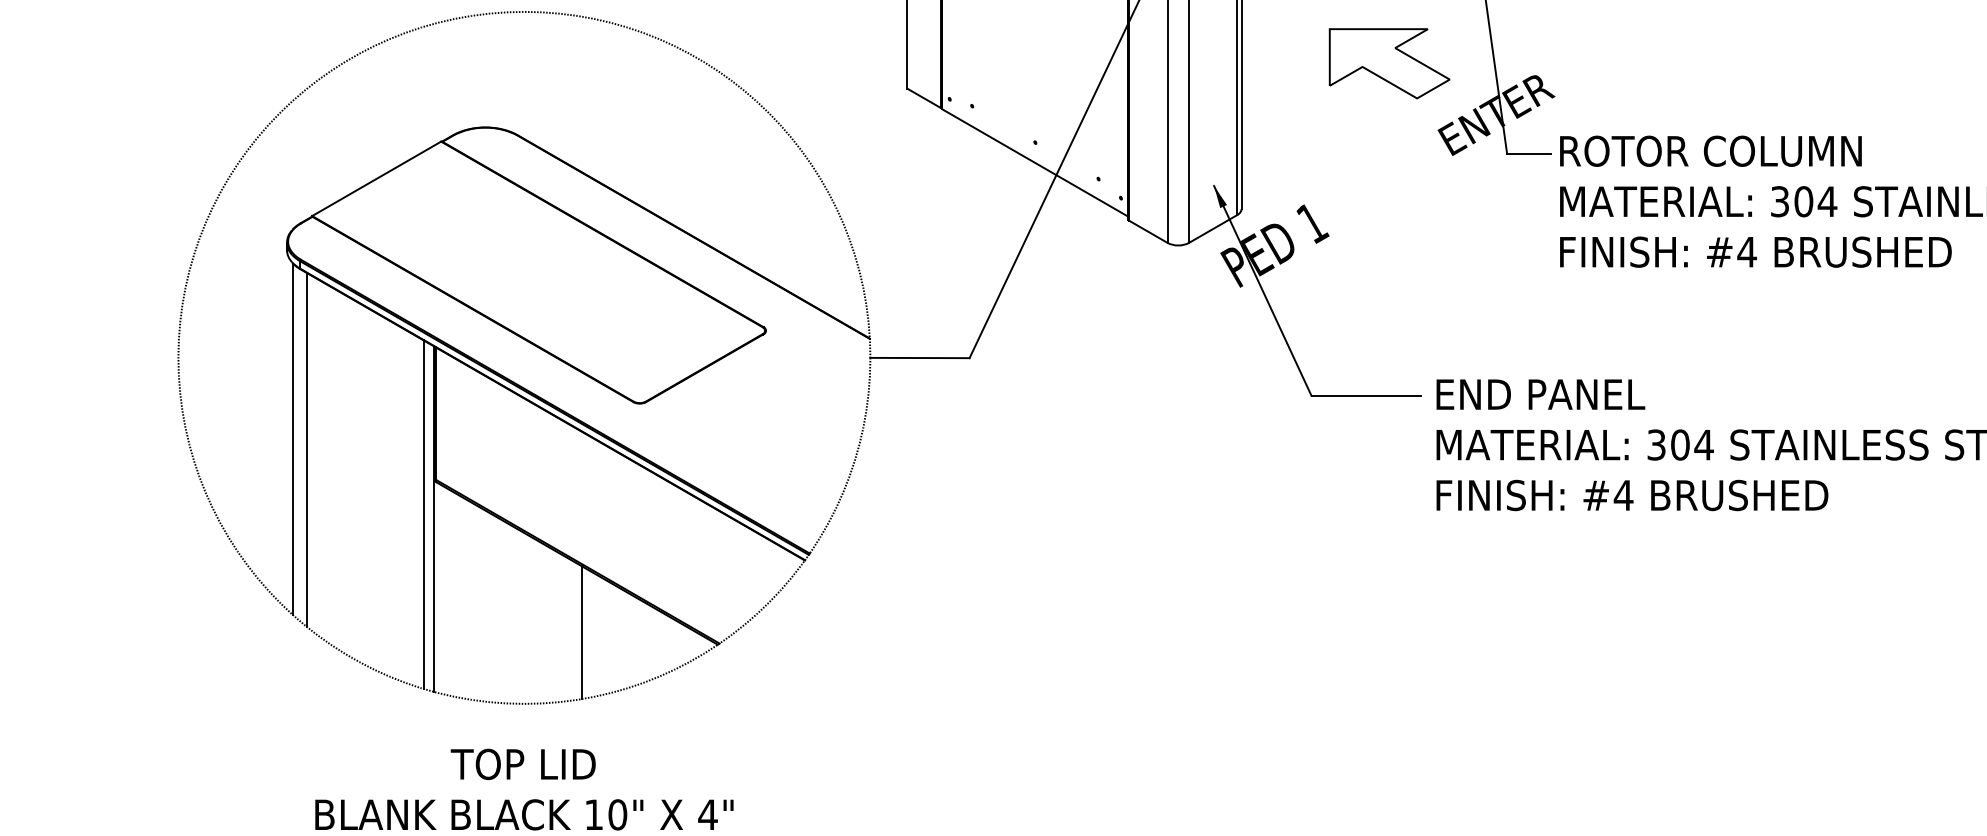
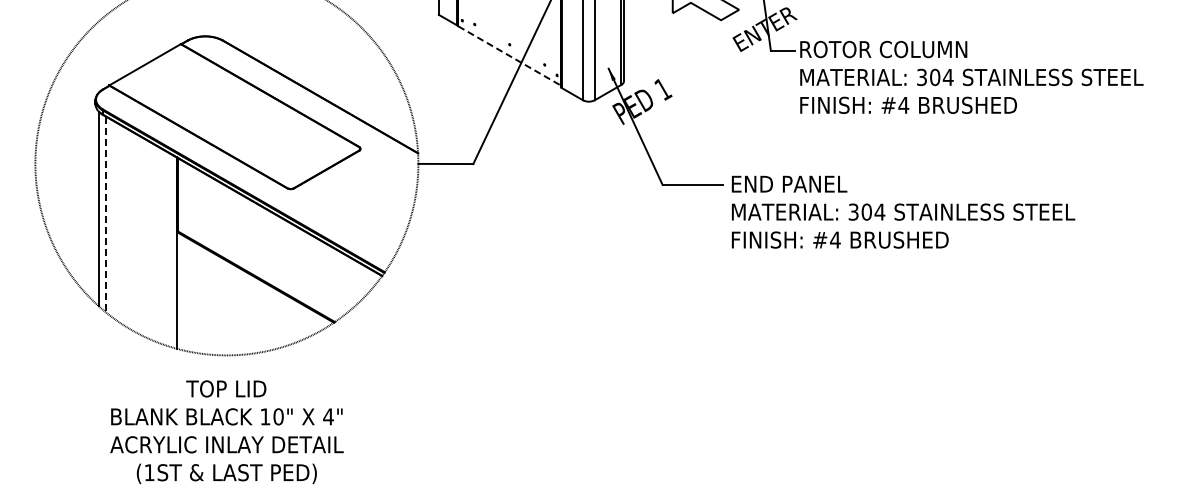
line: (1036, 163) -> (510, 56), solid -> dashed
line: (306, 449) -> (106, 214), solid -> dashed
line: (424, 514) -> (171, 250), removed
line: (581, 631) -> (258, 315), removed

